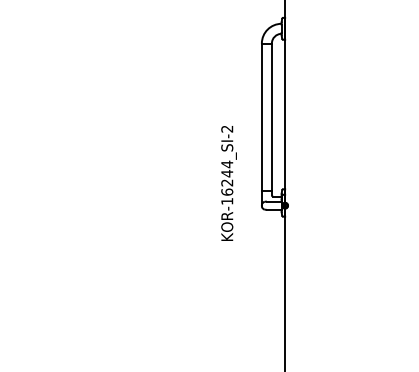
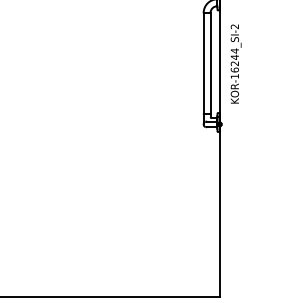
text: (228, 182) -> (235, 63), moved

